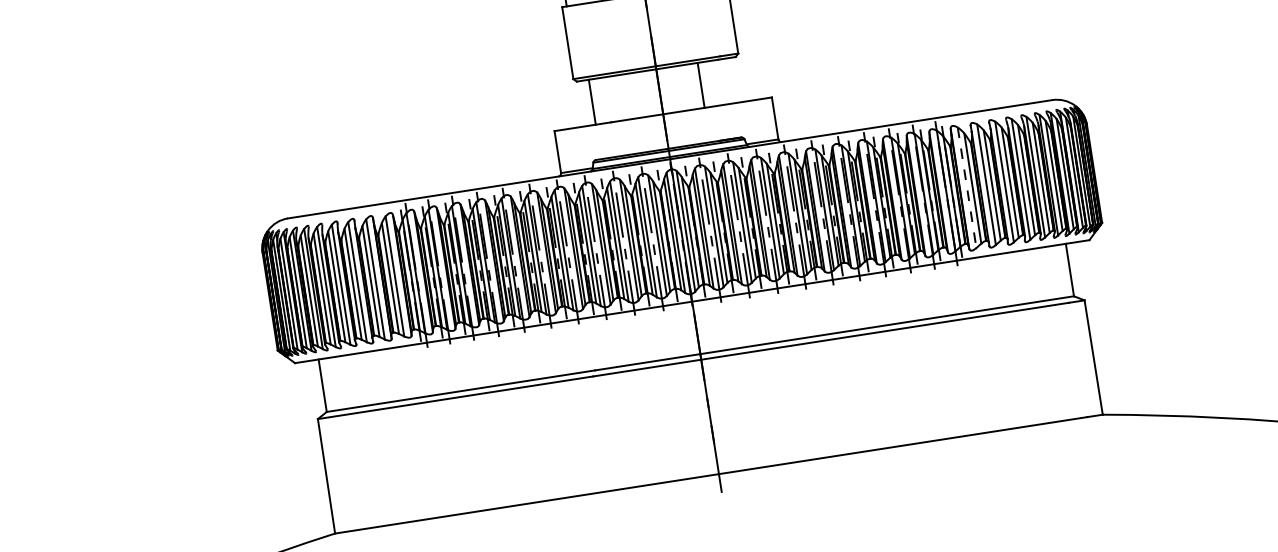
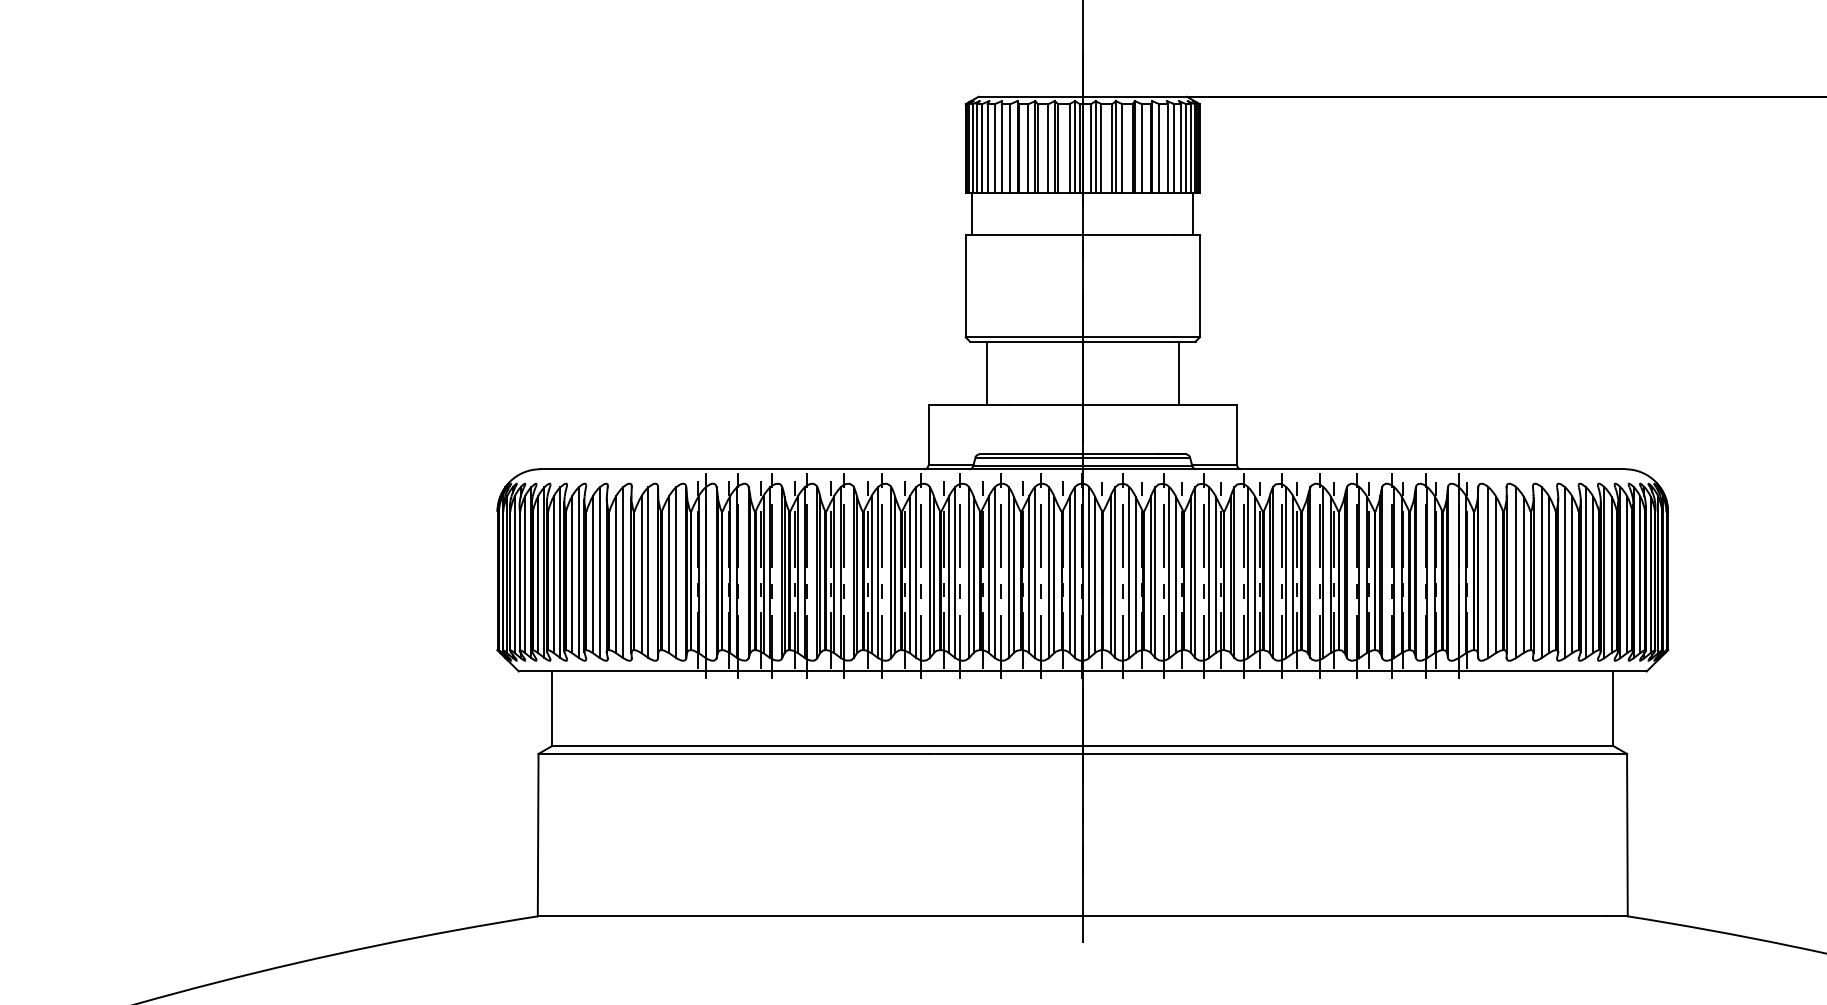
line: (701, 85) -> (1178, 373), moved
line: (967, 187) -> (1488, 572), dashed -> solid

